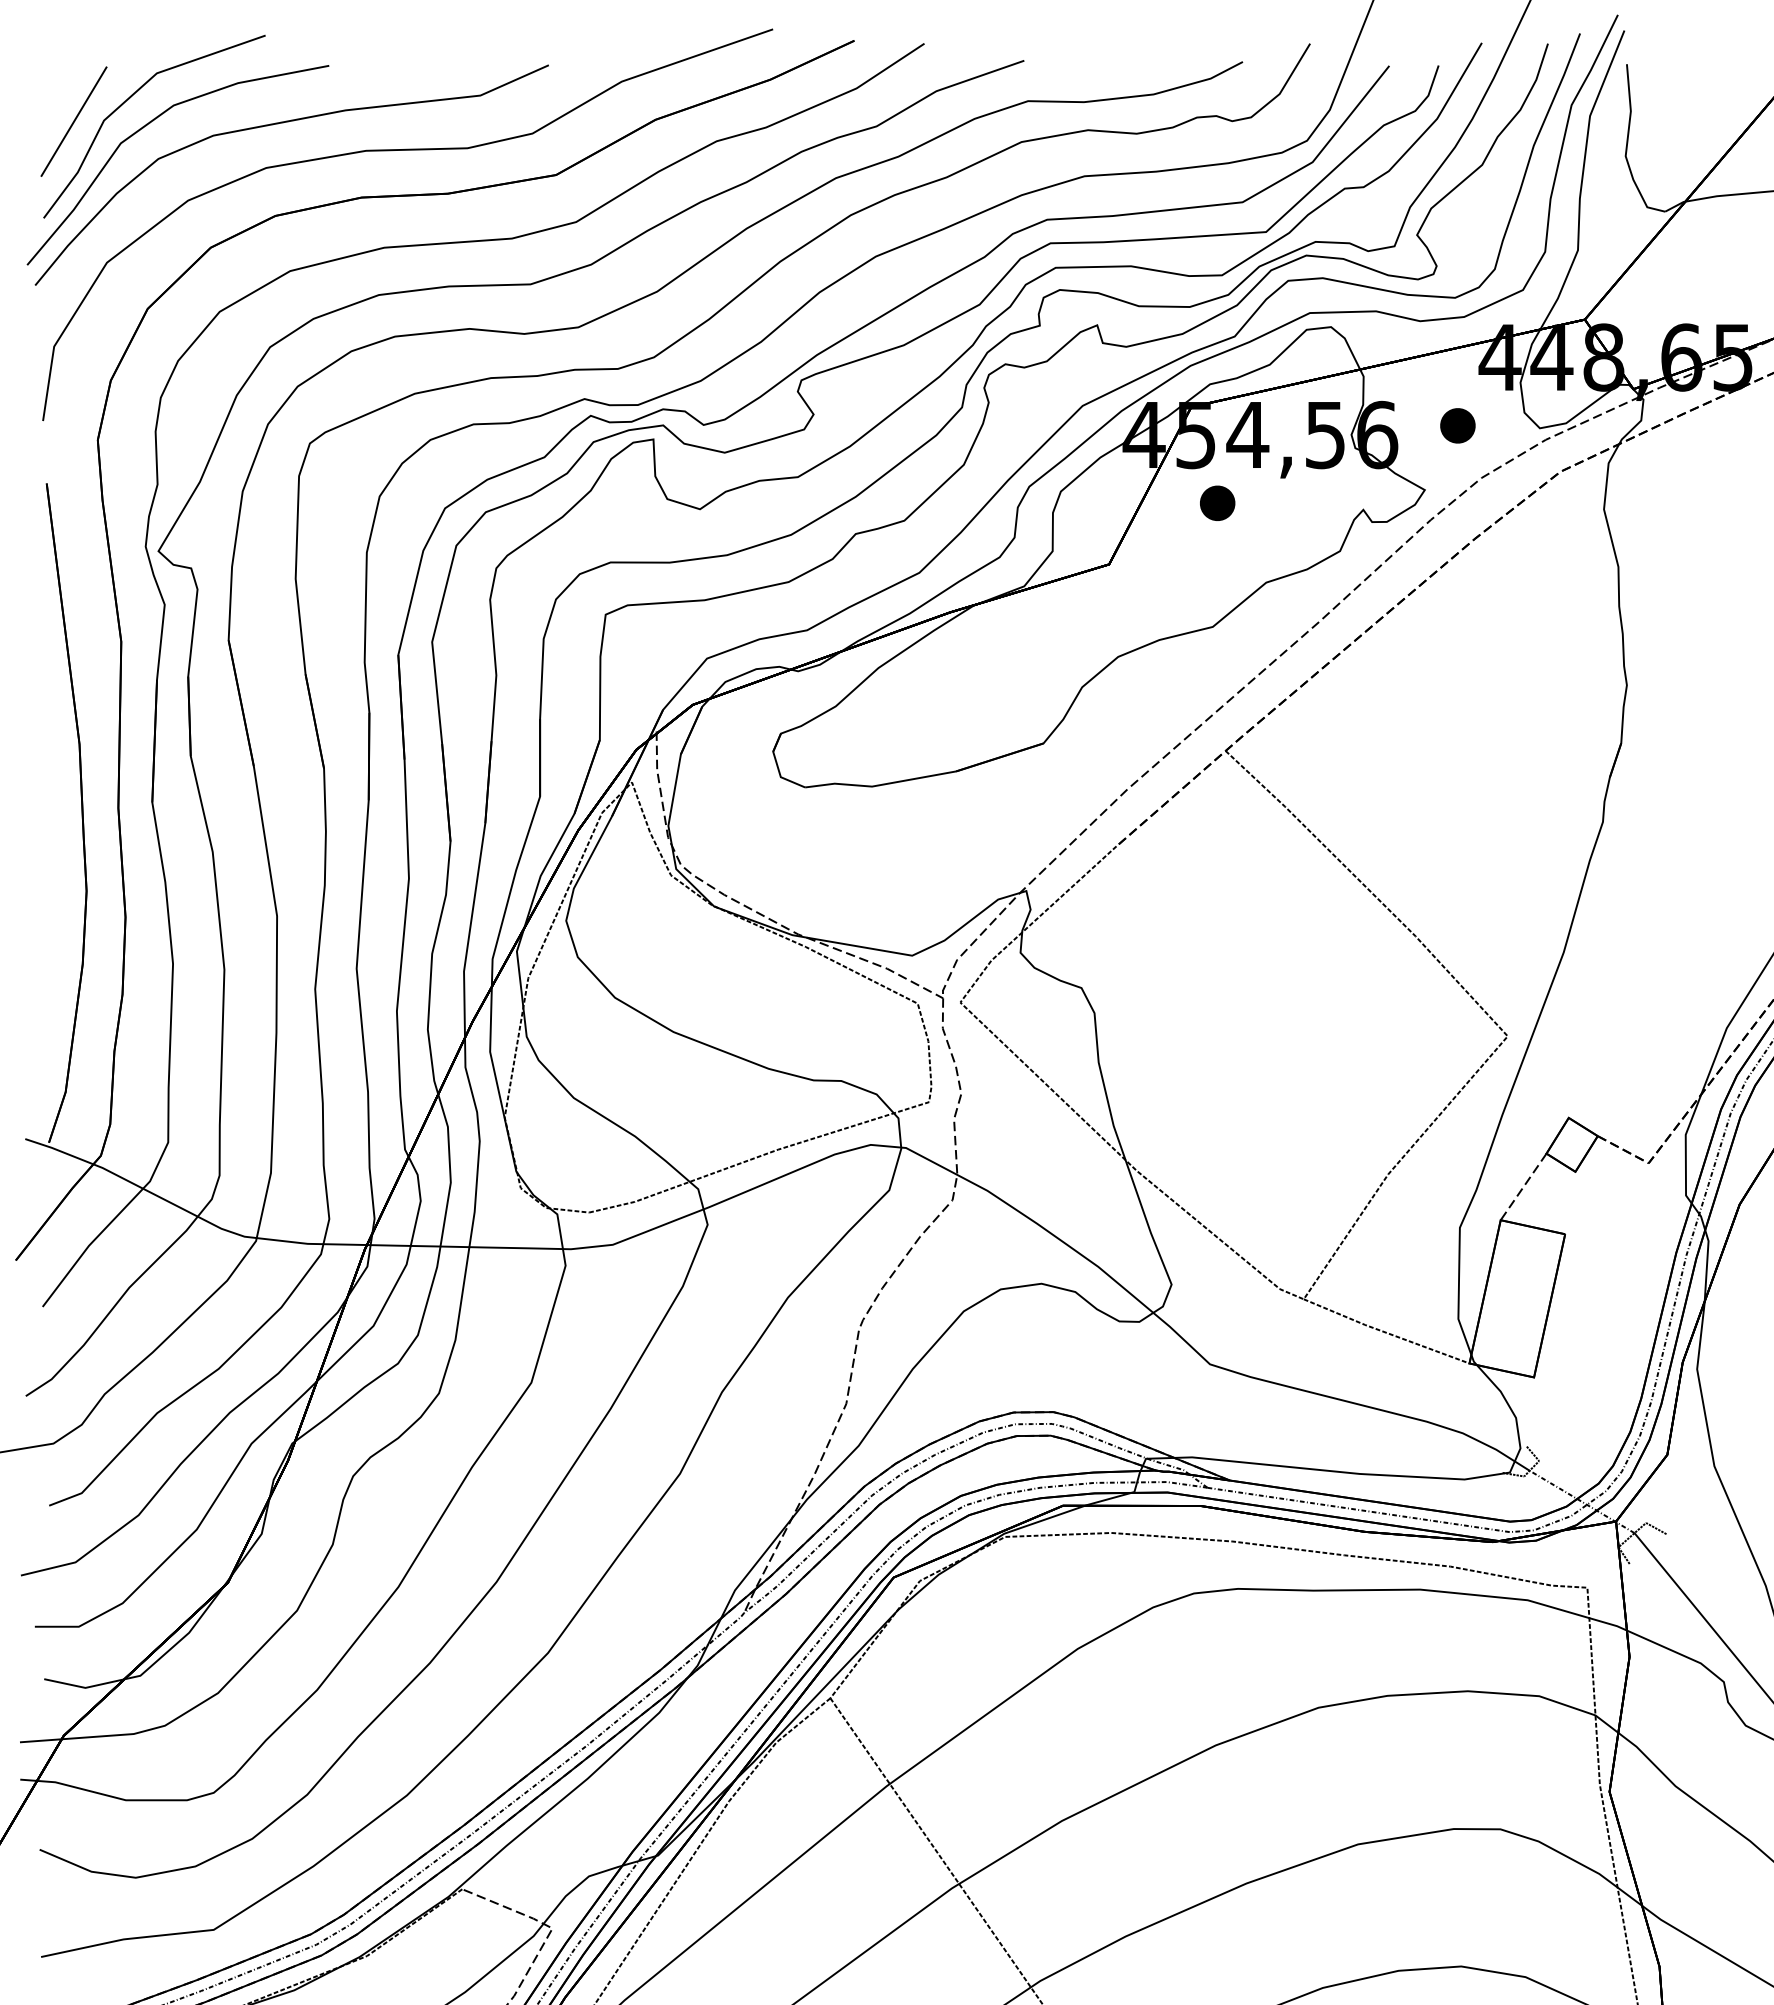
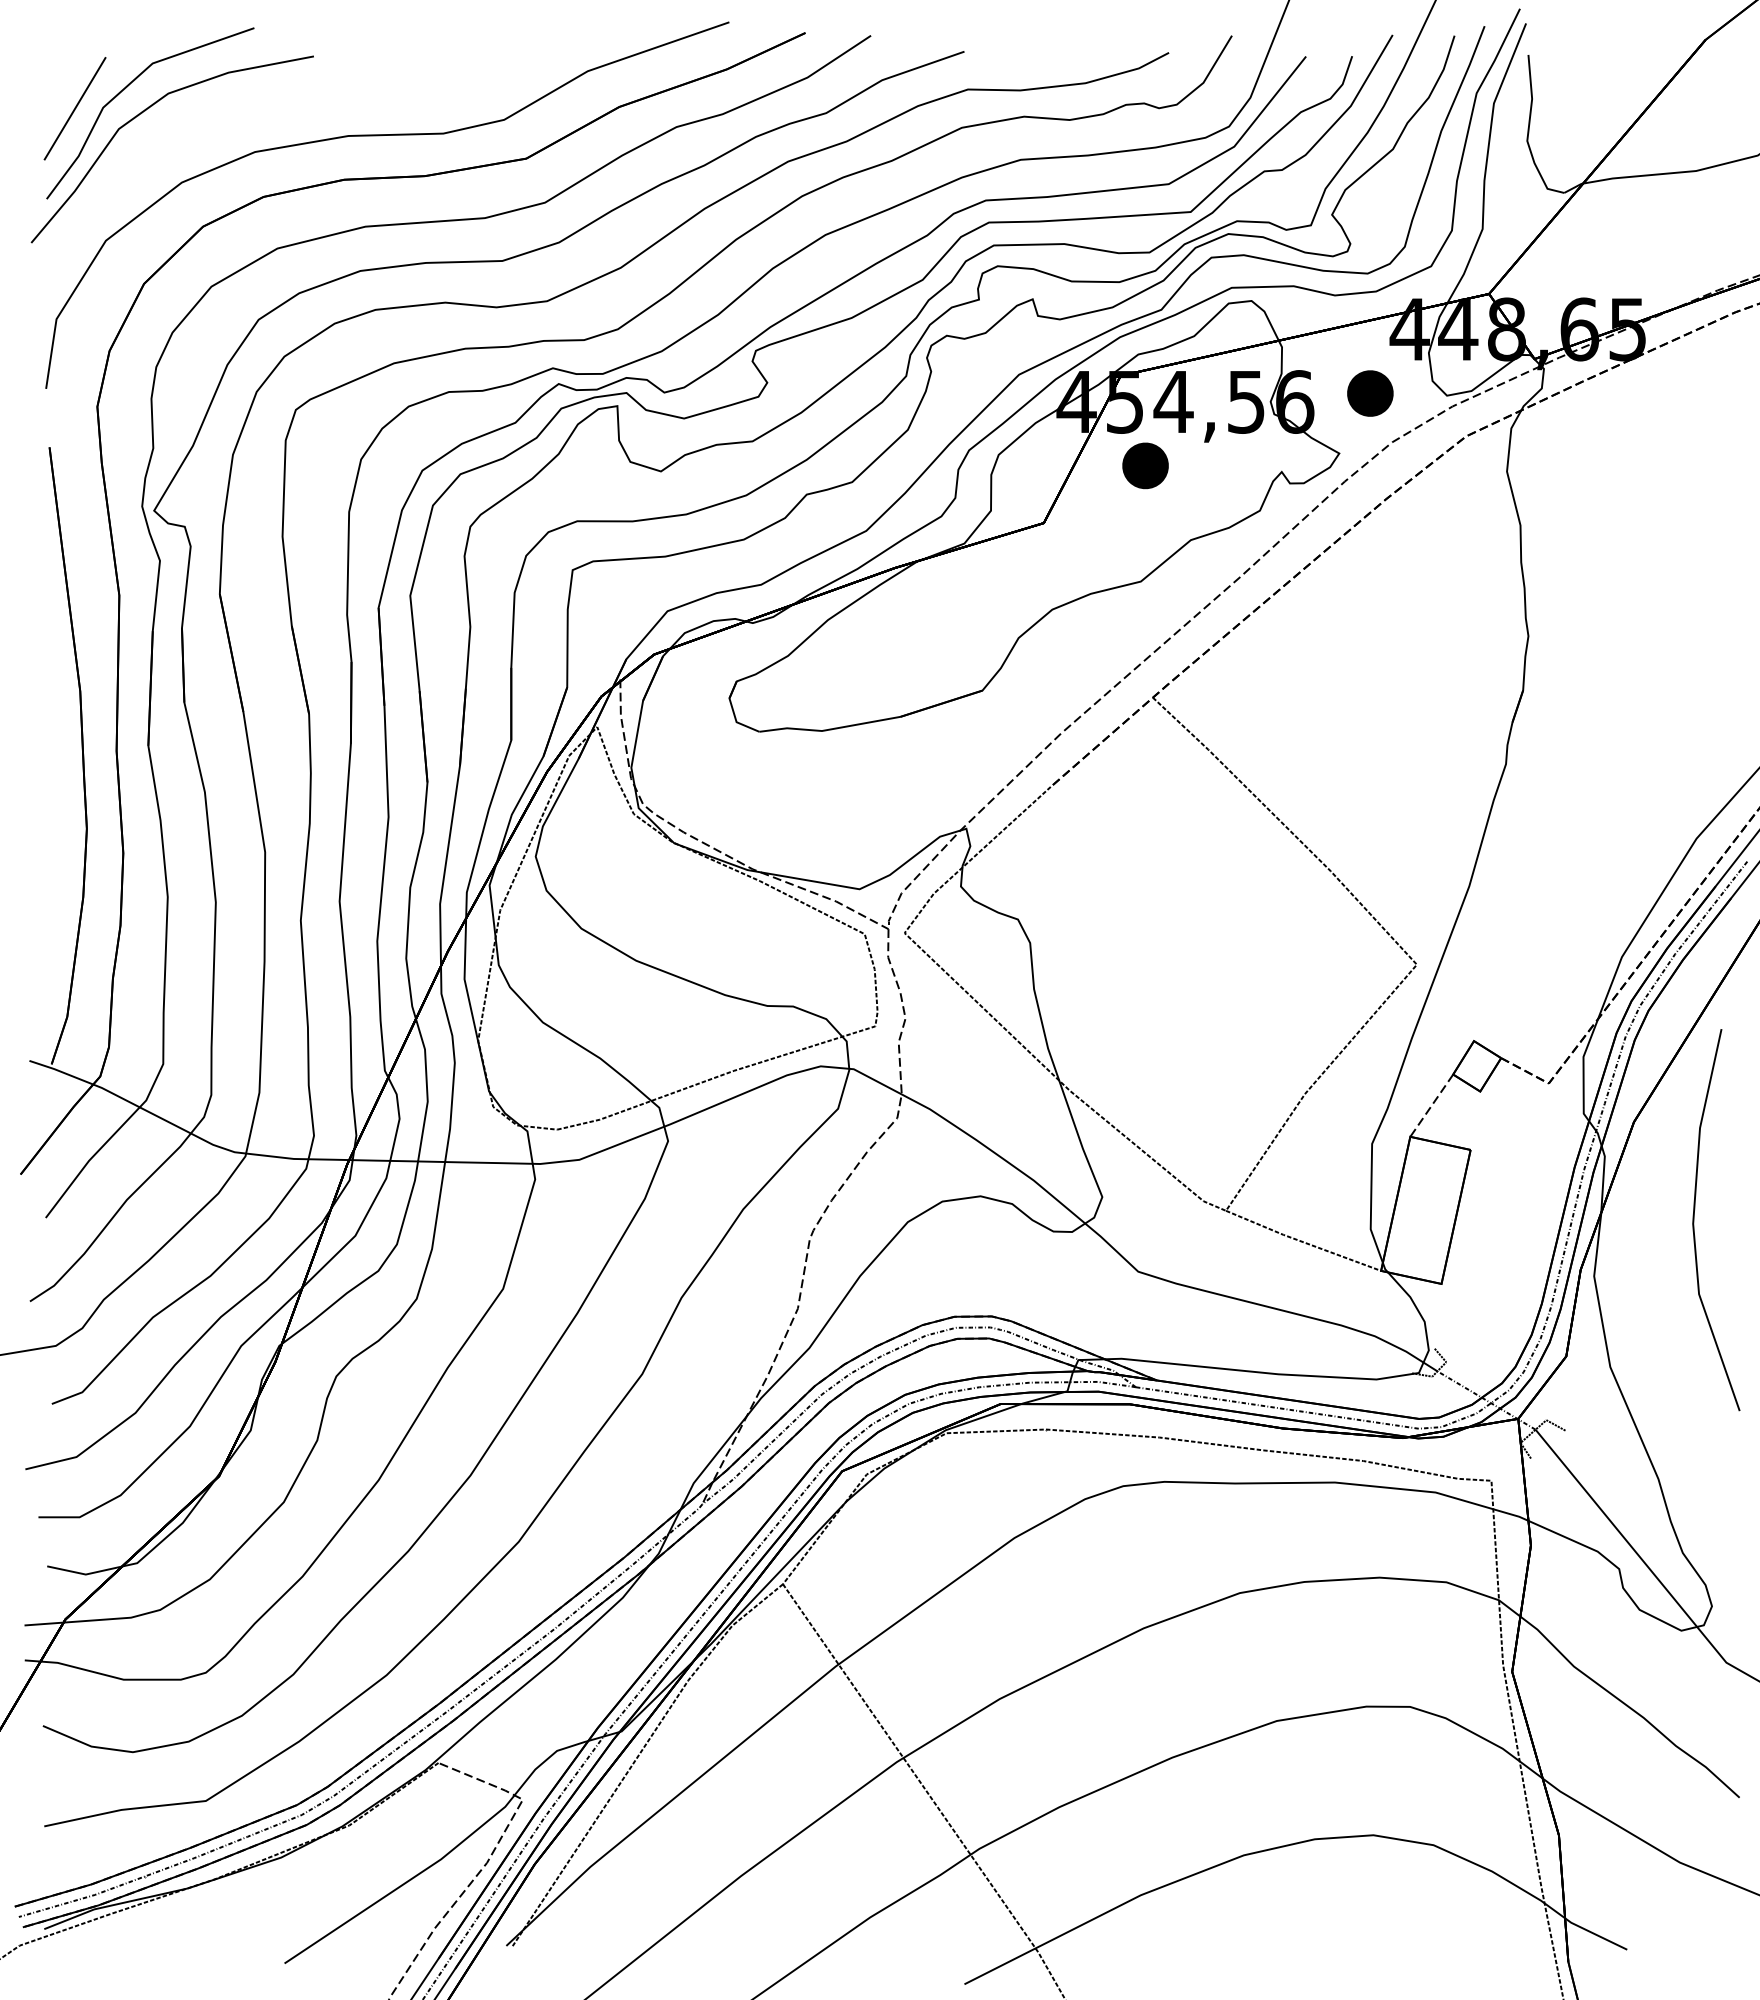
part: (283, 123) -> (271, 110), removed
part: (1457, 424) -> (1369, 392), size x1.4
part: (1216, 502) -> (1144, 465), size x1.4

